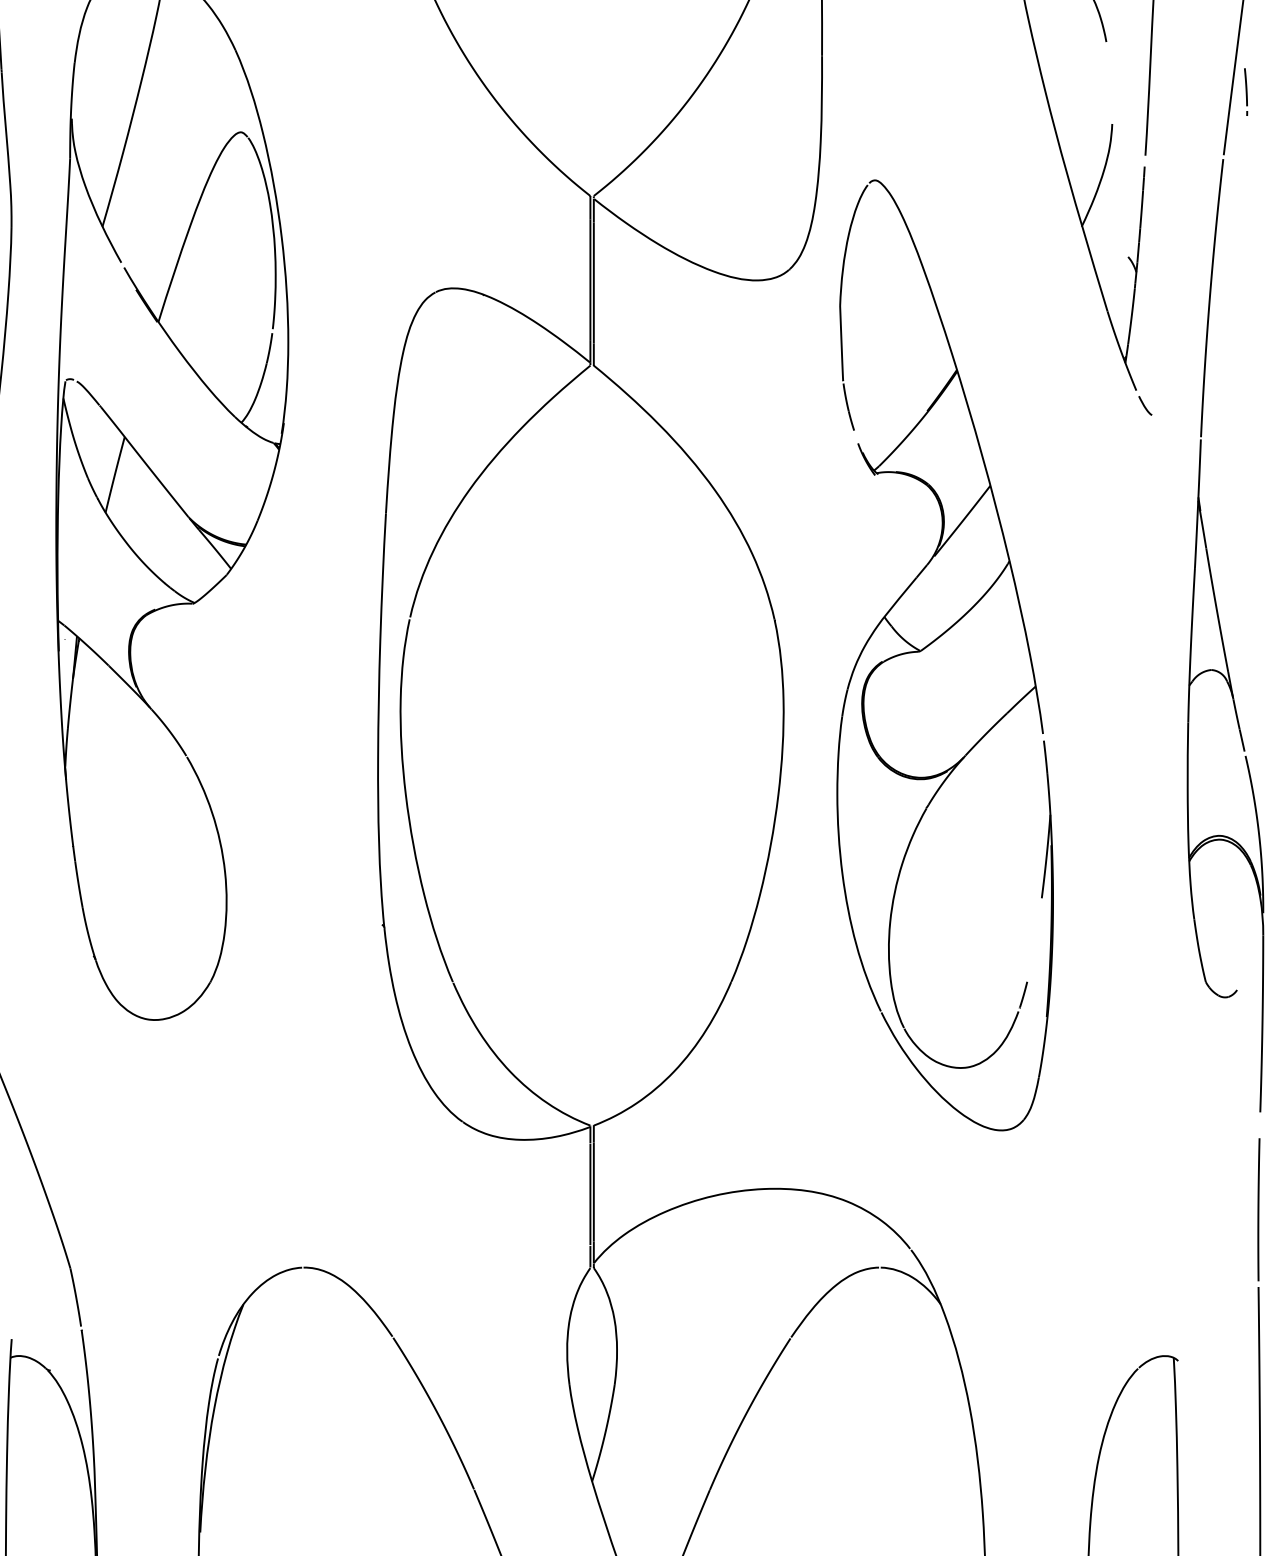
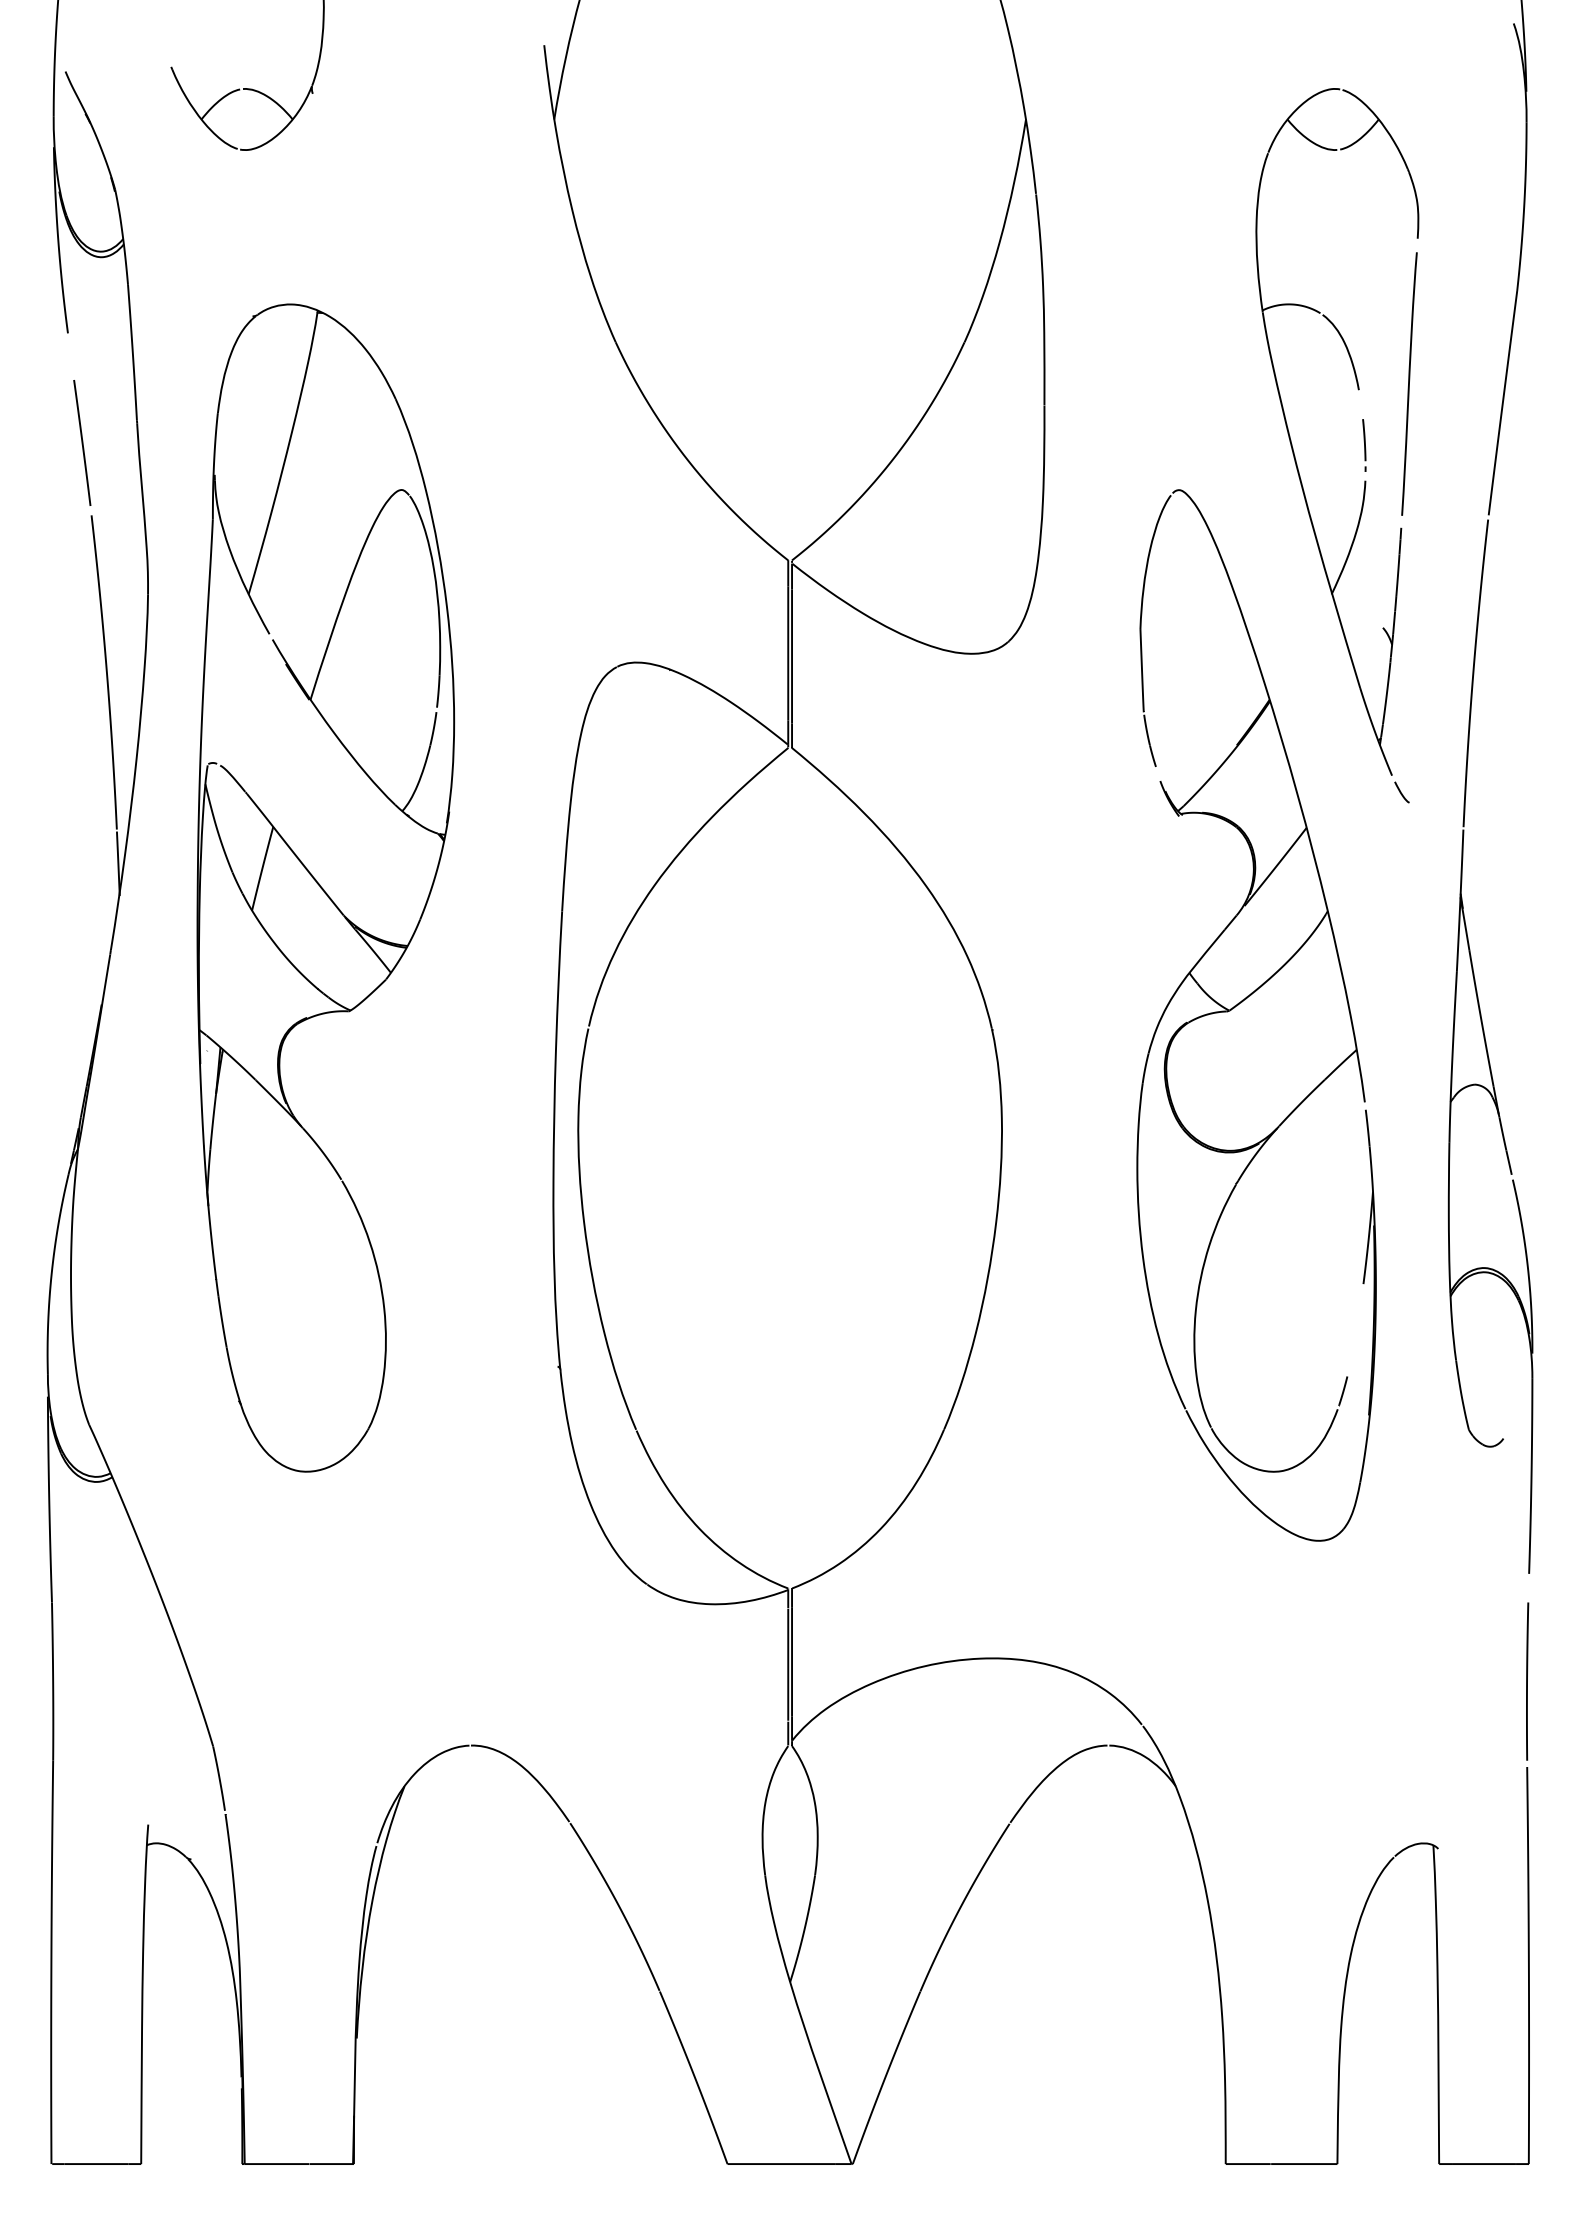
line: (1246, 92) -> (1364, 445), moved
part: (945, 655) -> (1256, 1015), moved

